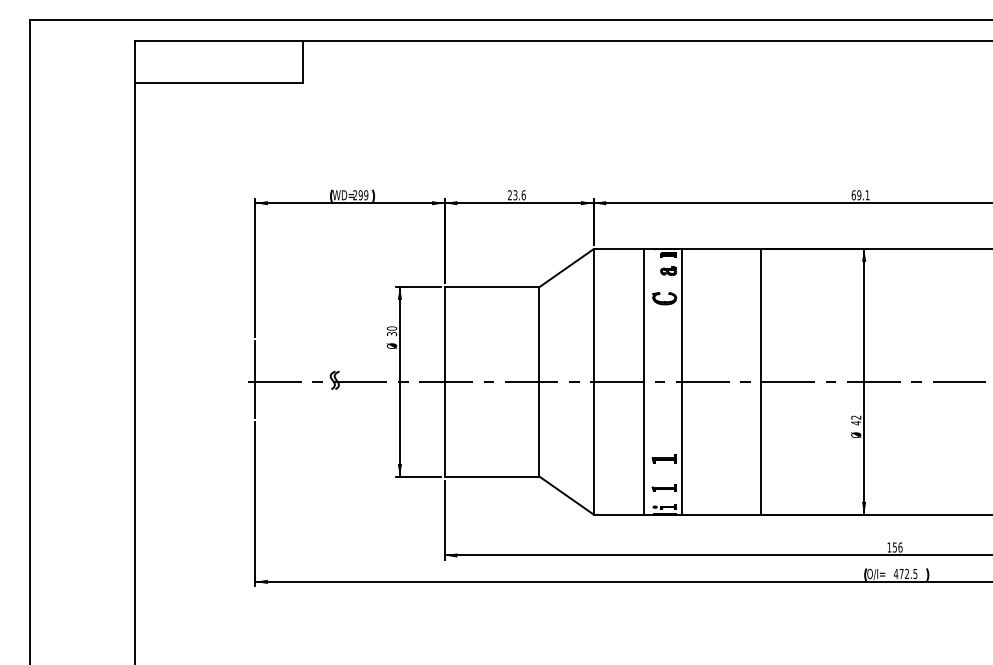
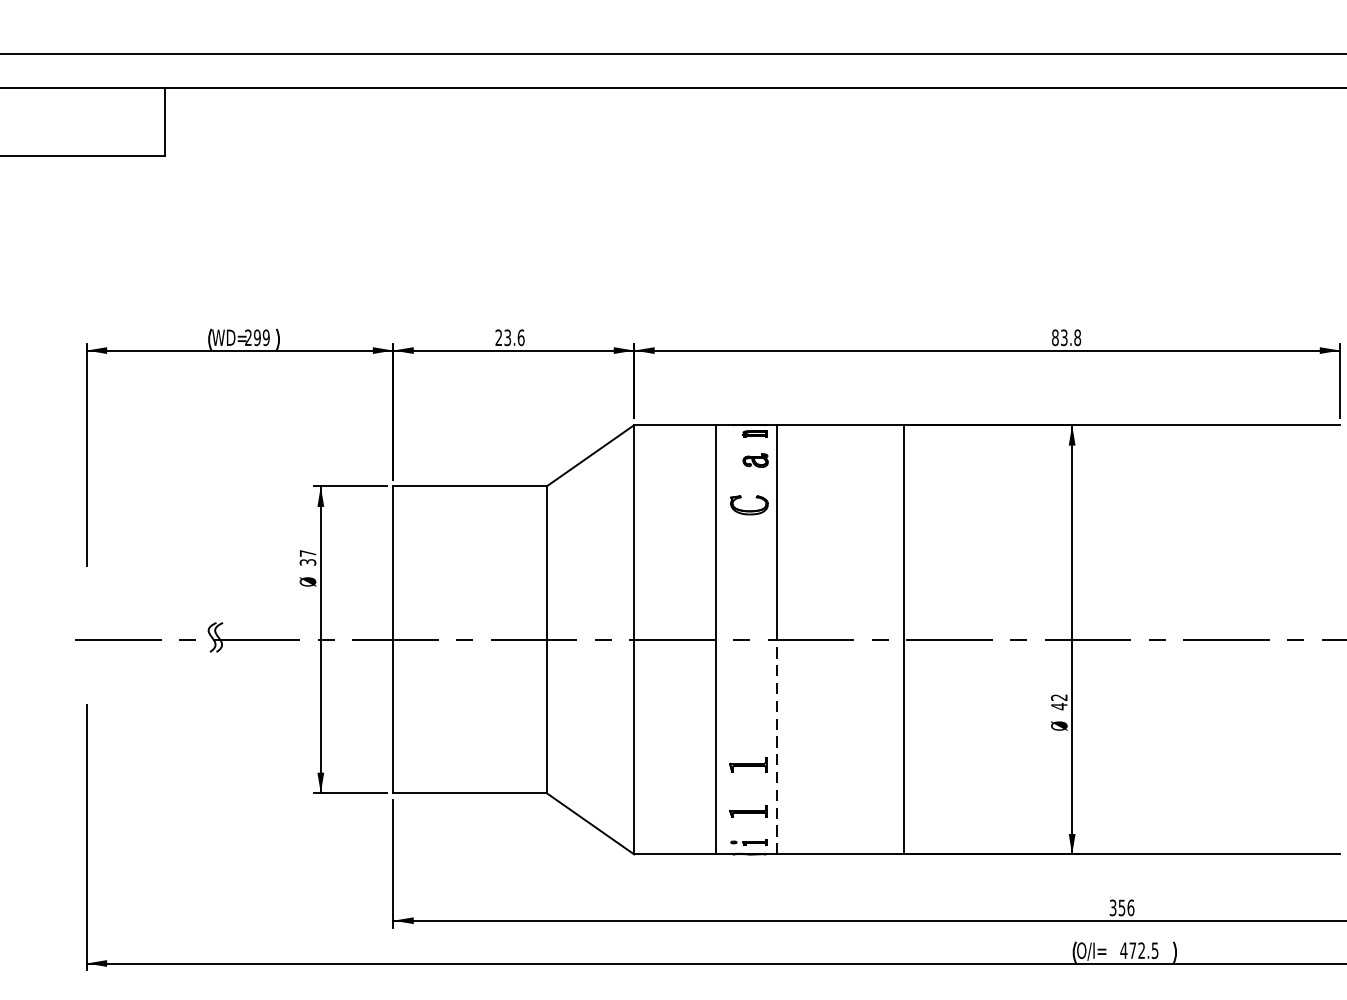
text: (860, 195) -> (1066, 338), 69.1 -> 83.8
text: (391, 328) -> (307, 553), 30 -> 37
line: (255, 378) -> (87, 634), removed
line: (682, 447) -> (778, 746), solid -> dashed
text: (889, 547) -> (1113, 907), 156 -> 356

